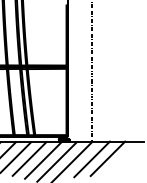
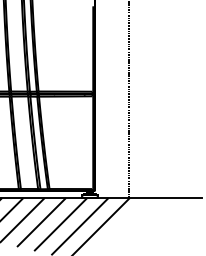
line: (91, 159) -> (128, 222), removed
line: (108, 159) -> (151, 222), removed

